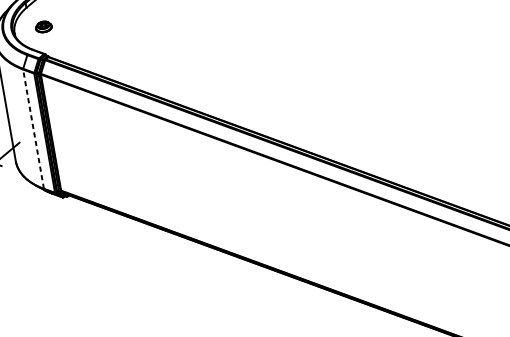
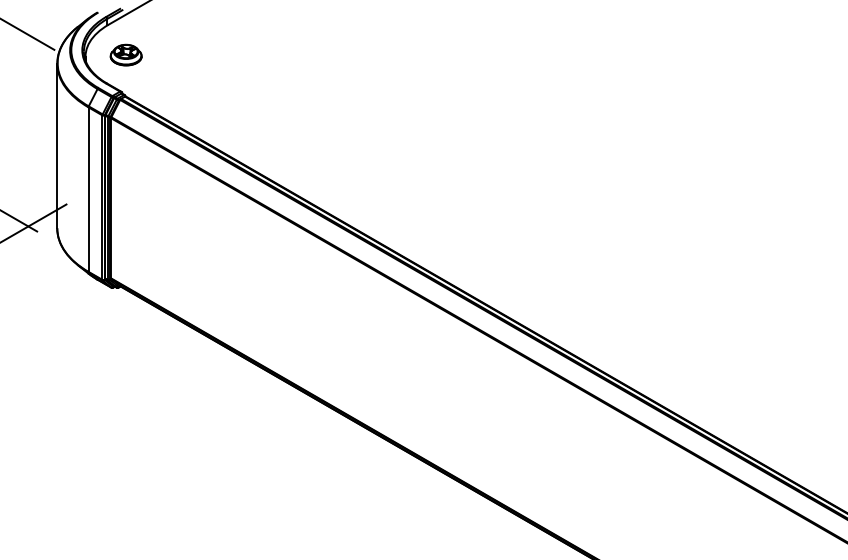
part: (43, 26) -> (125, 54), size x1.43
line: (33, 129) -> (88, 189), dashed -> solid

